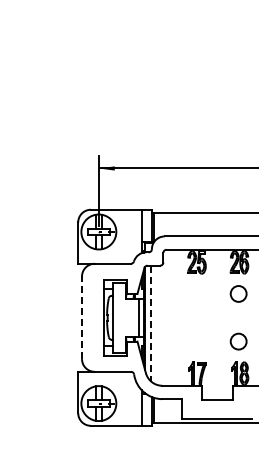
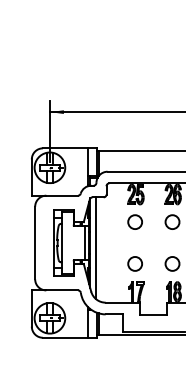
circle: (195, 293) -> (134, 221), added
line: (82, 317) -> (35, 242), dashed -> solid
line: (151, 323) -> (96, 248), dashed -> solid
circle: (195, 341) -> (134, 263), added

